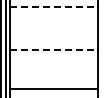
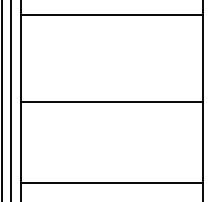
line: (54, 6) -> (112, 13), dashed -> solid
line: (54, 49) -> (112, 102), dashed -> solid

